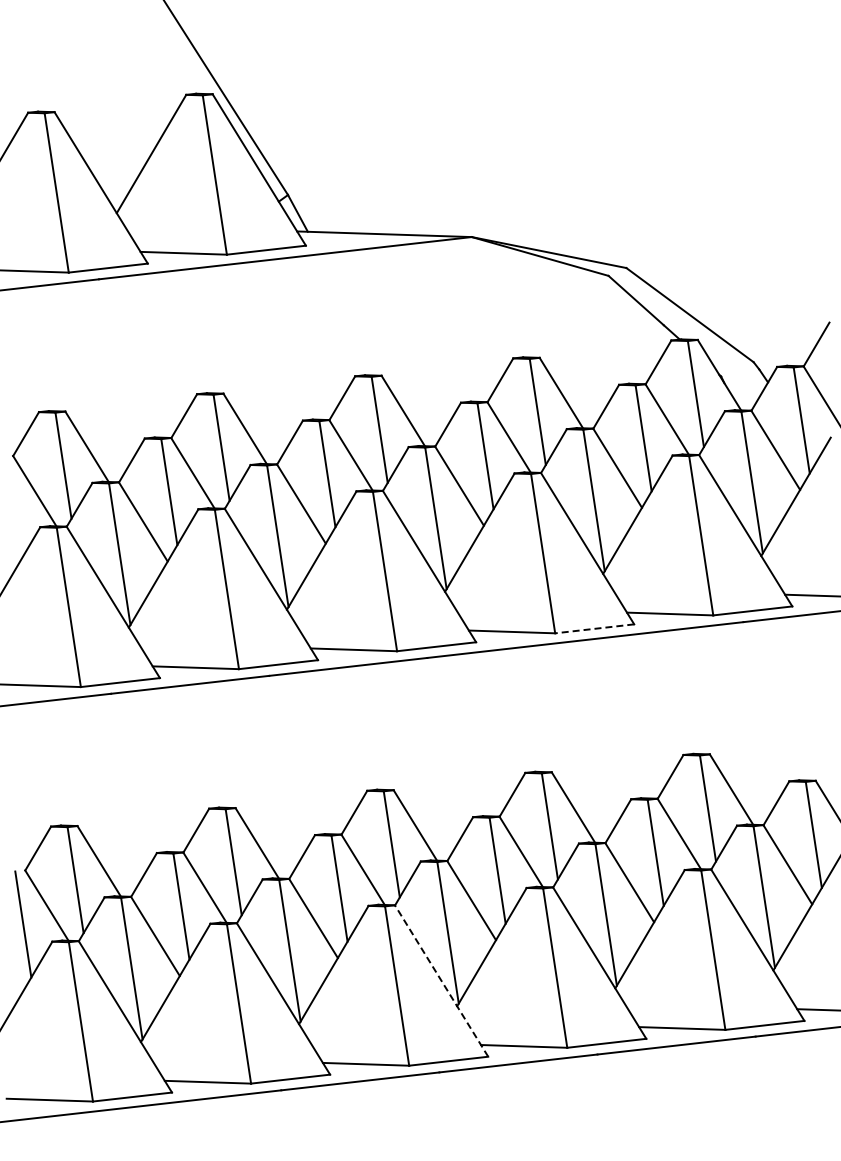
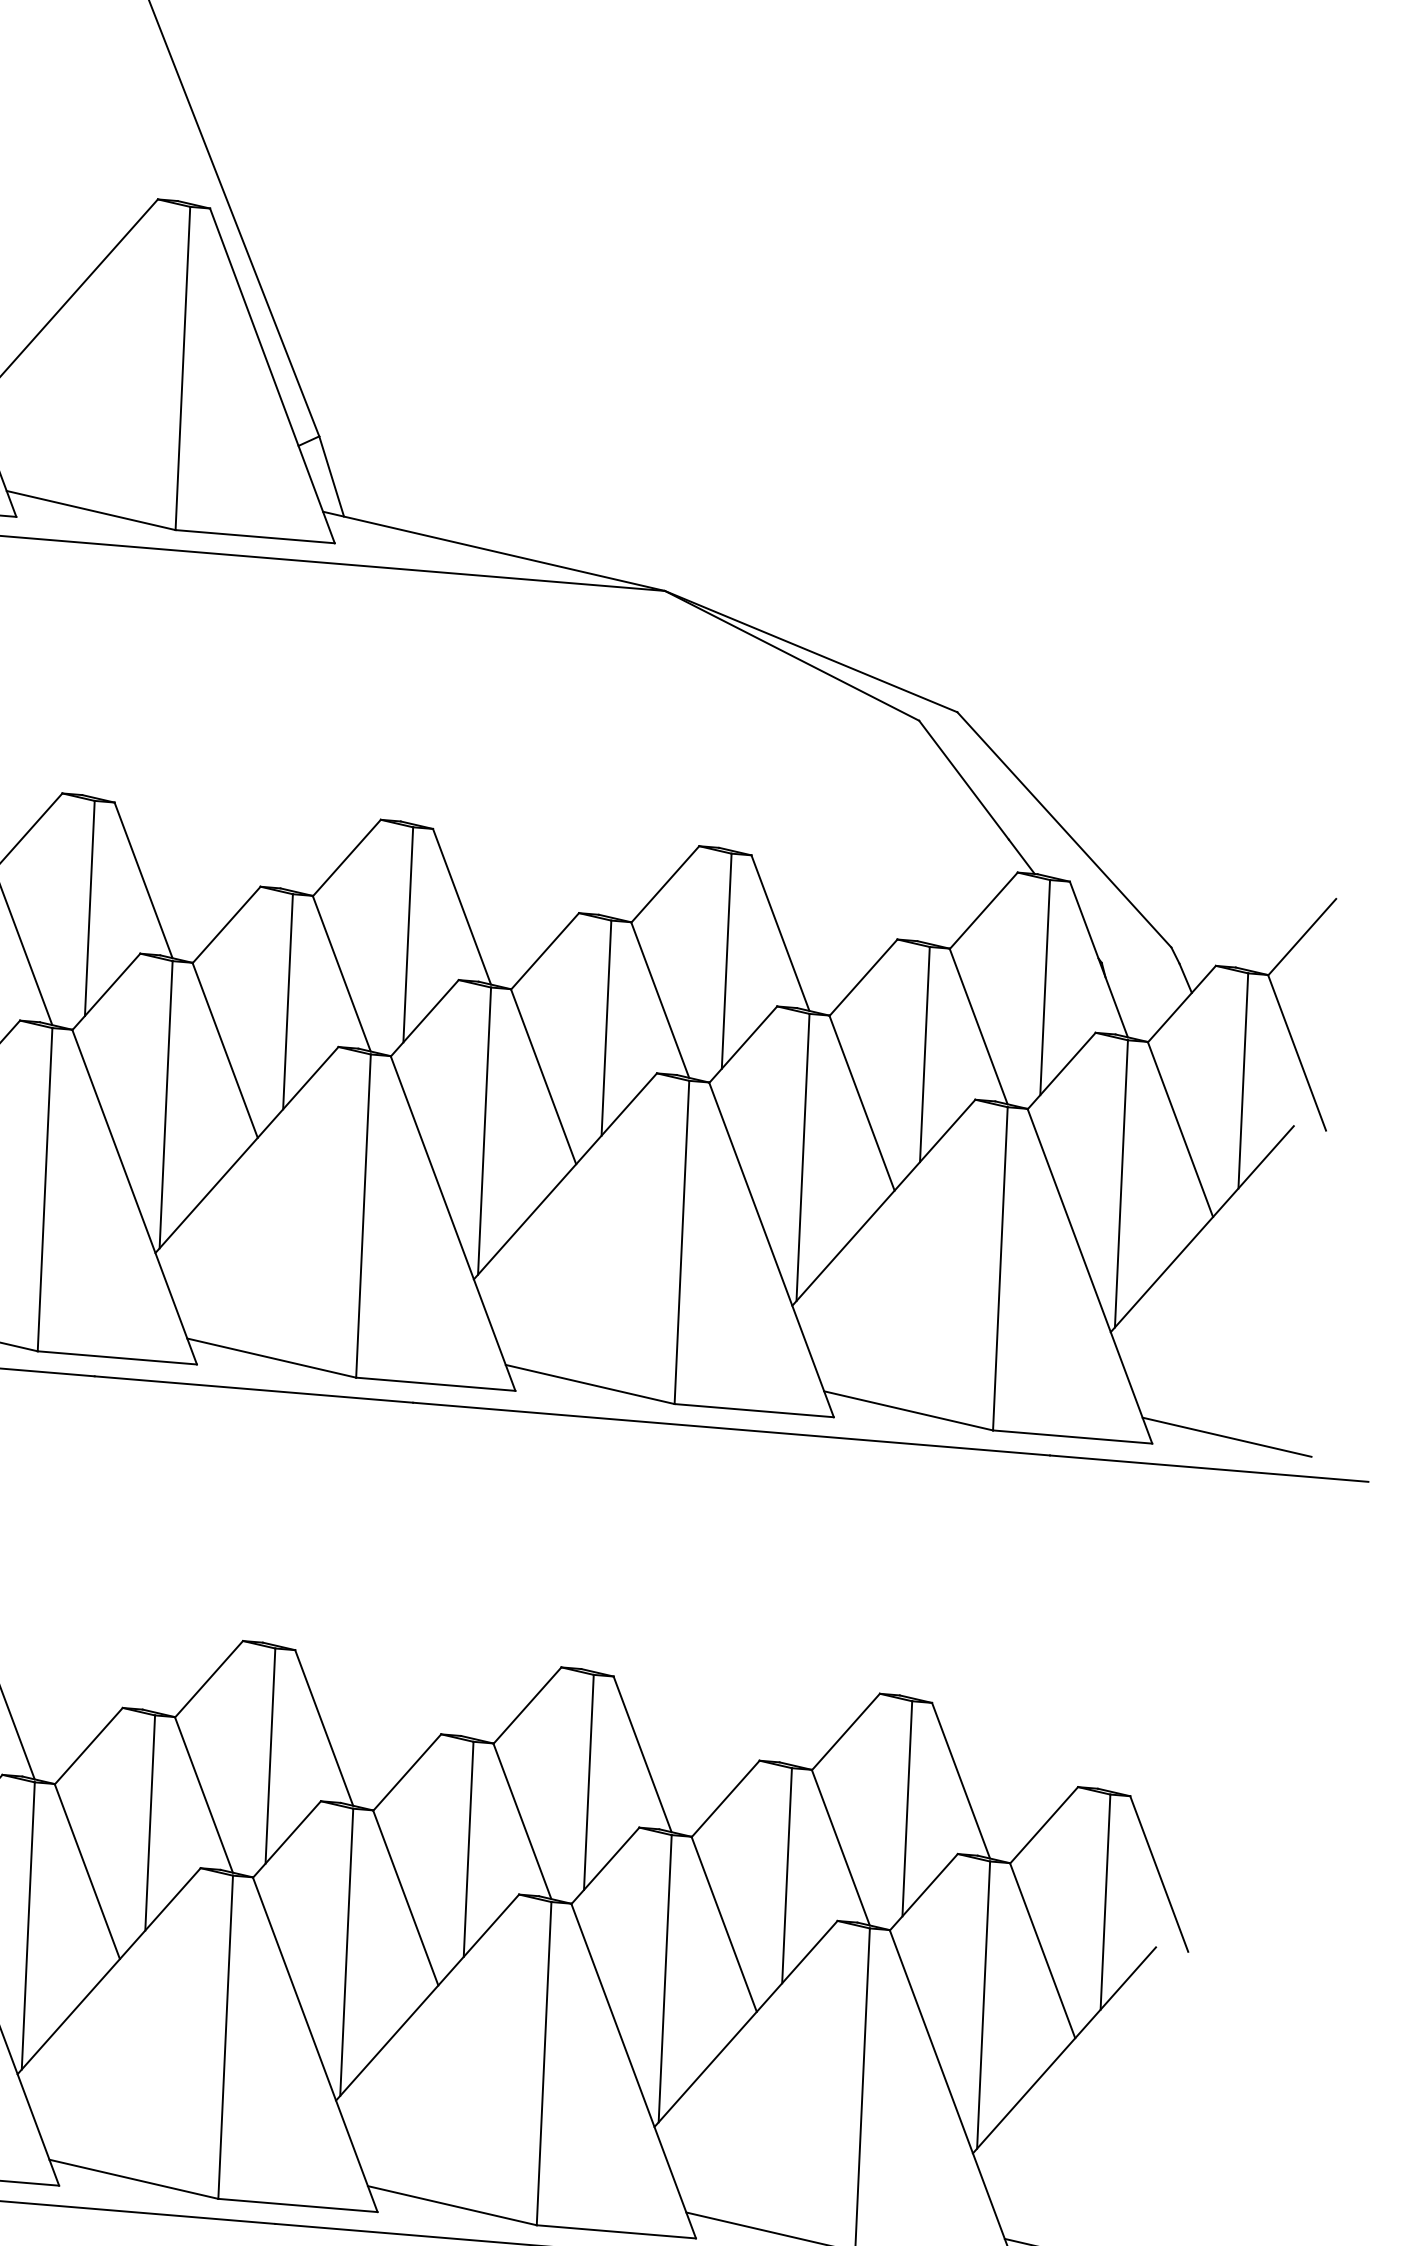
line: (594, 628) -> (753, 1409), dashed -> solid
line: (441, 981) -> (314, 2045), dashed -> solid

